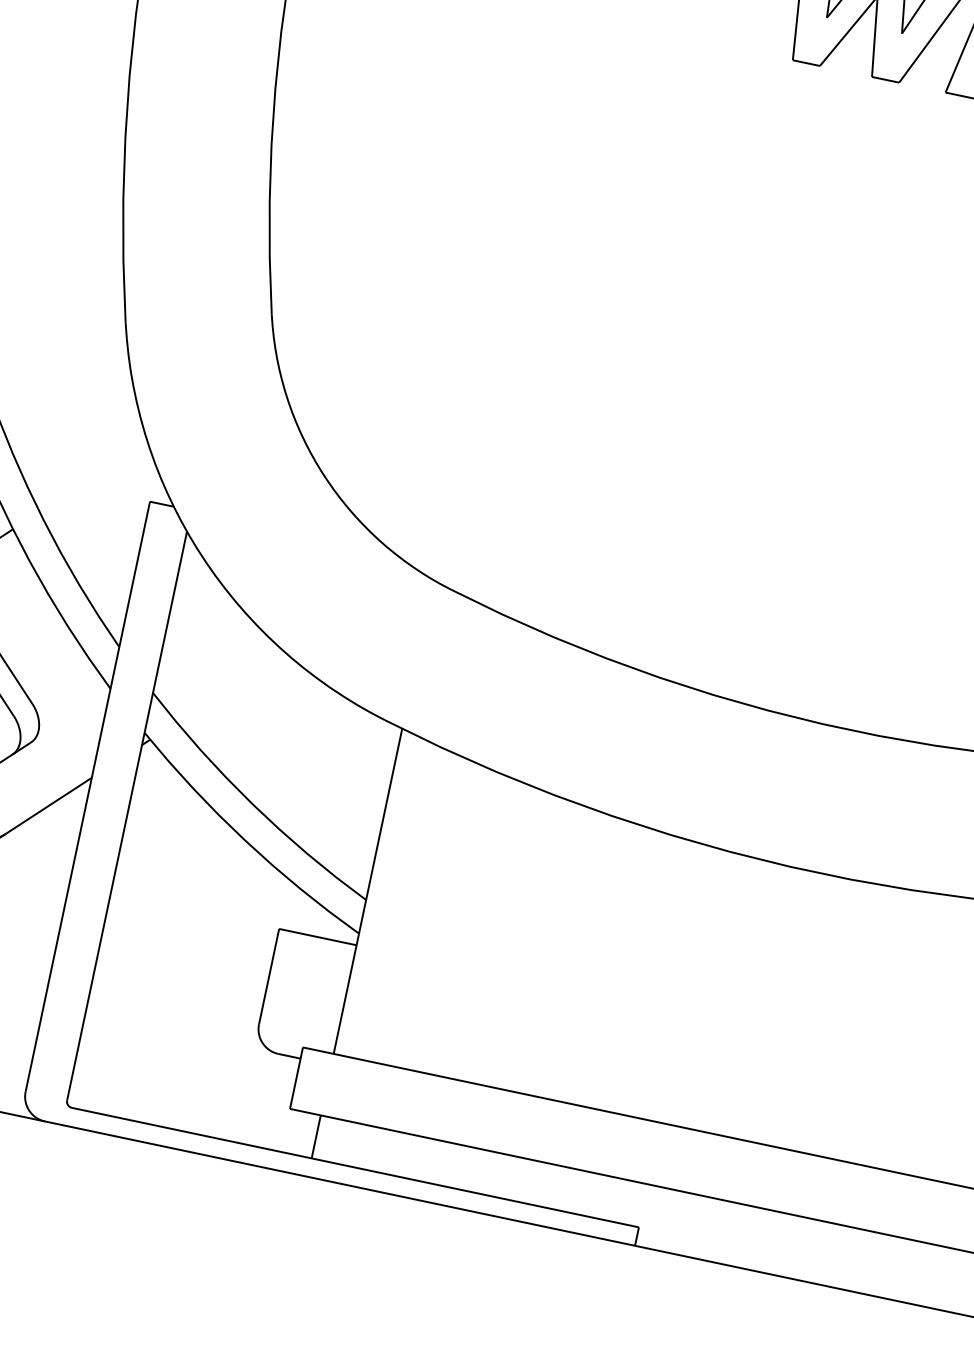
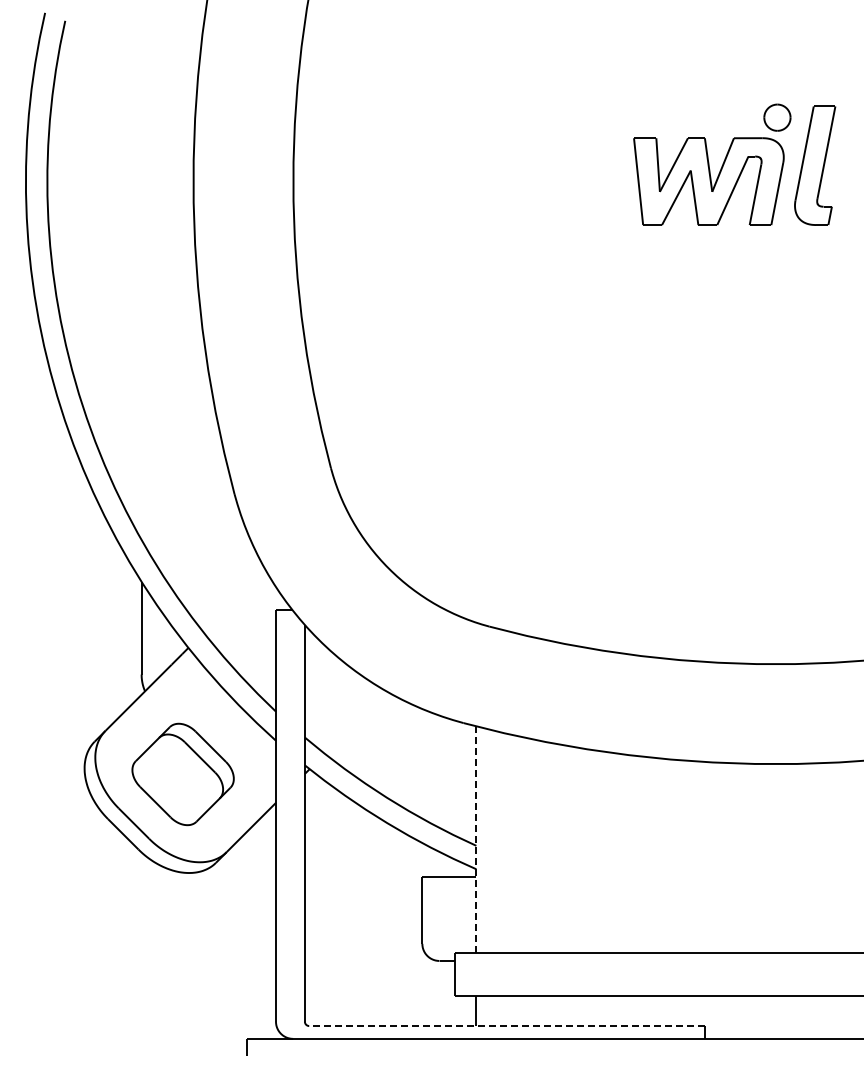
line: (368, 890) -> (476, 839), solid -> dashed
line: (354, 1168) -> (506, 1026), solid -> dashed

